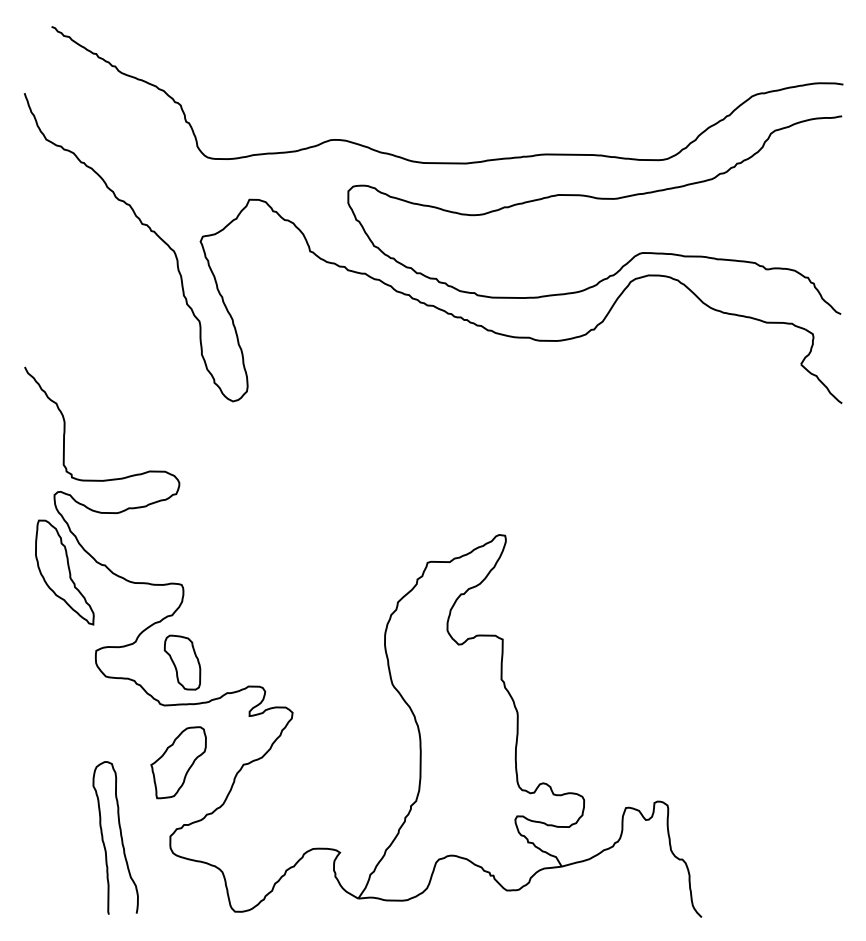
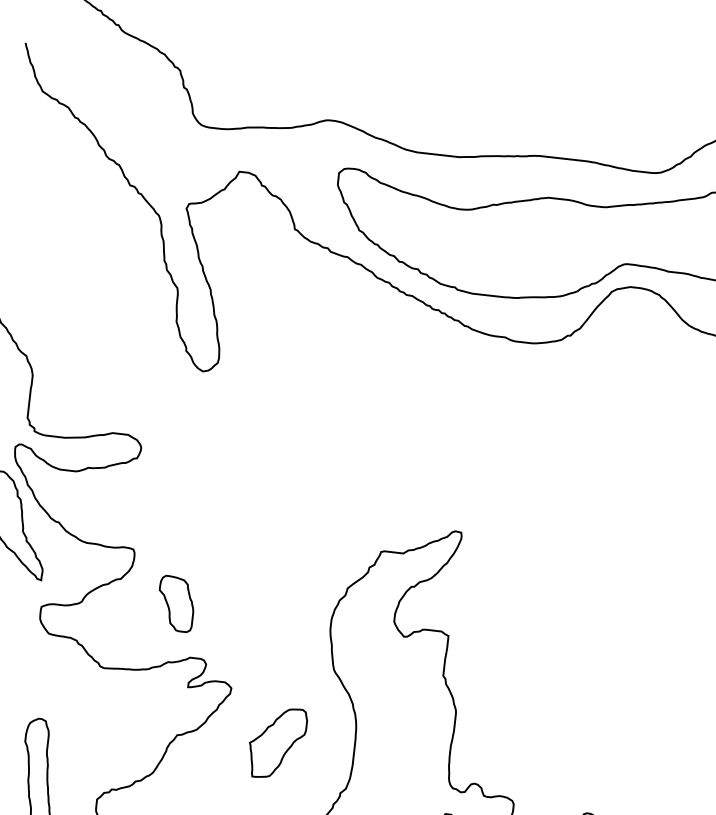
part: (182, 662) -> (176, 603), moved
part: (178, 762) -> (277, 742), moved

